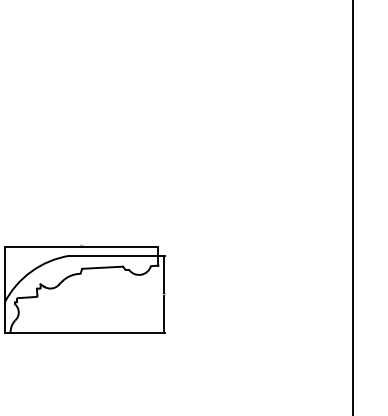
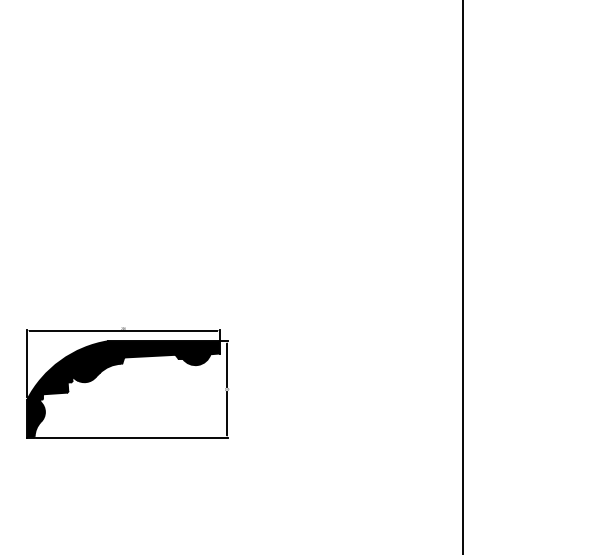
fill: (81, 294) -> (123, 389), added

